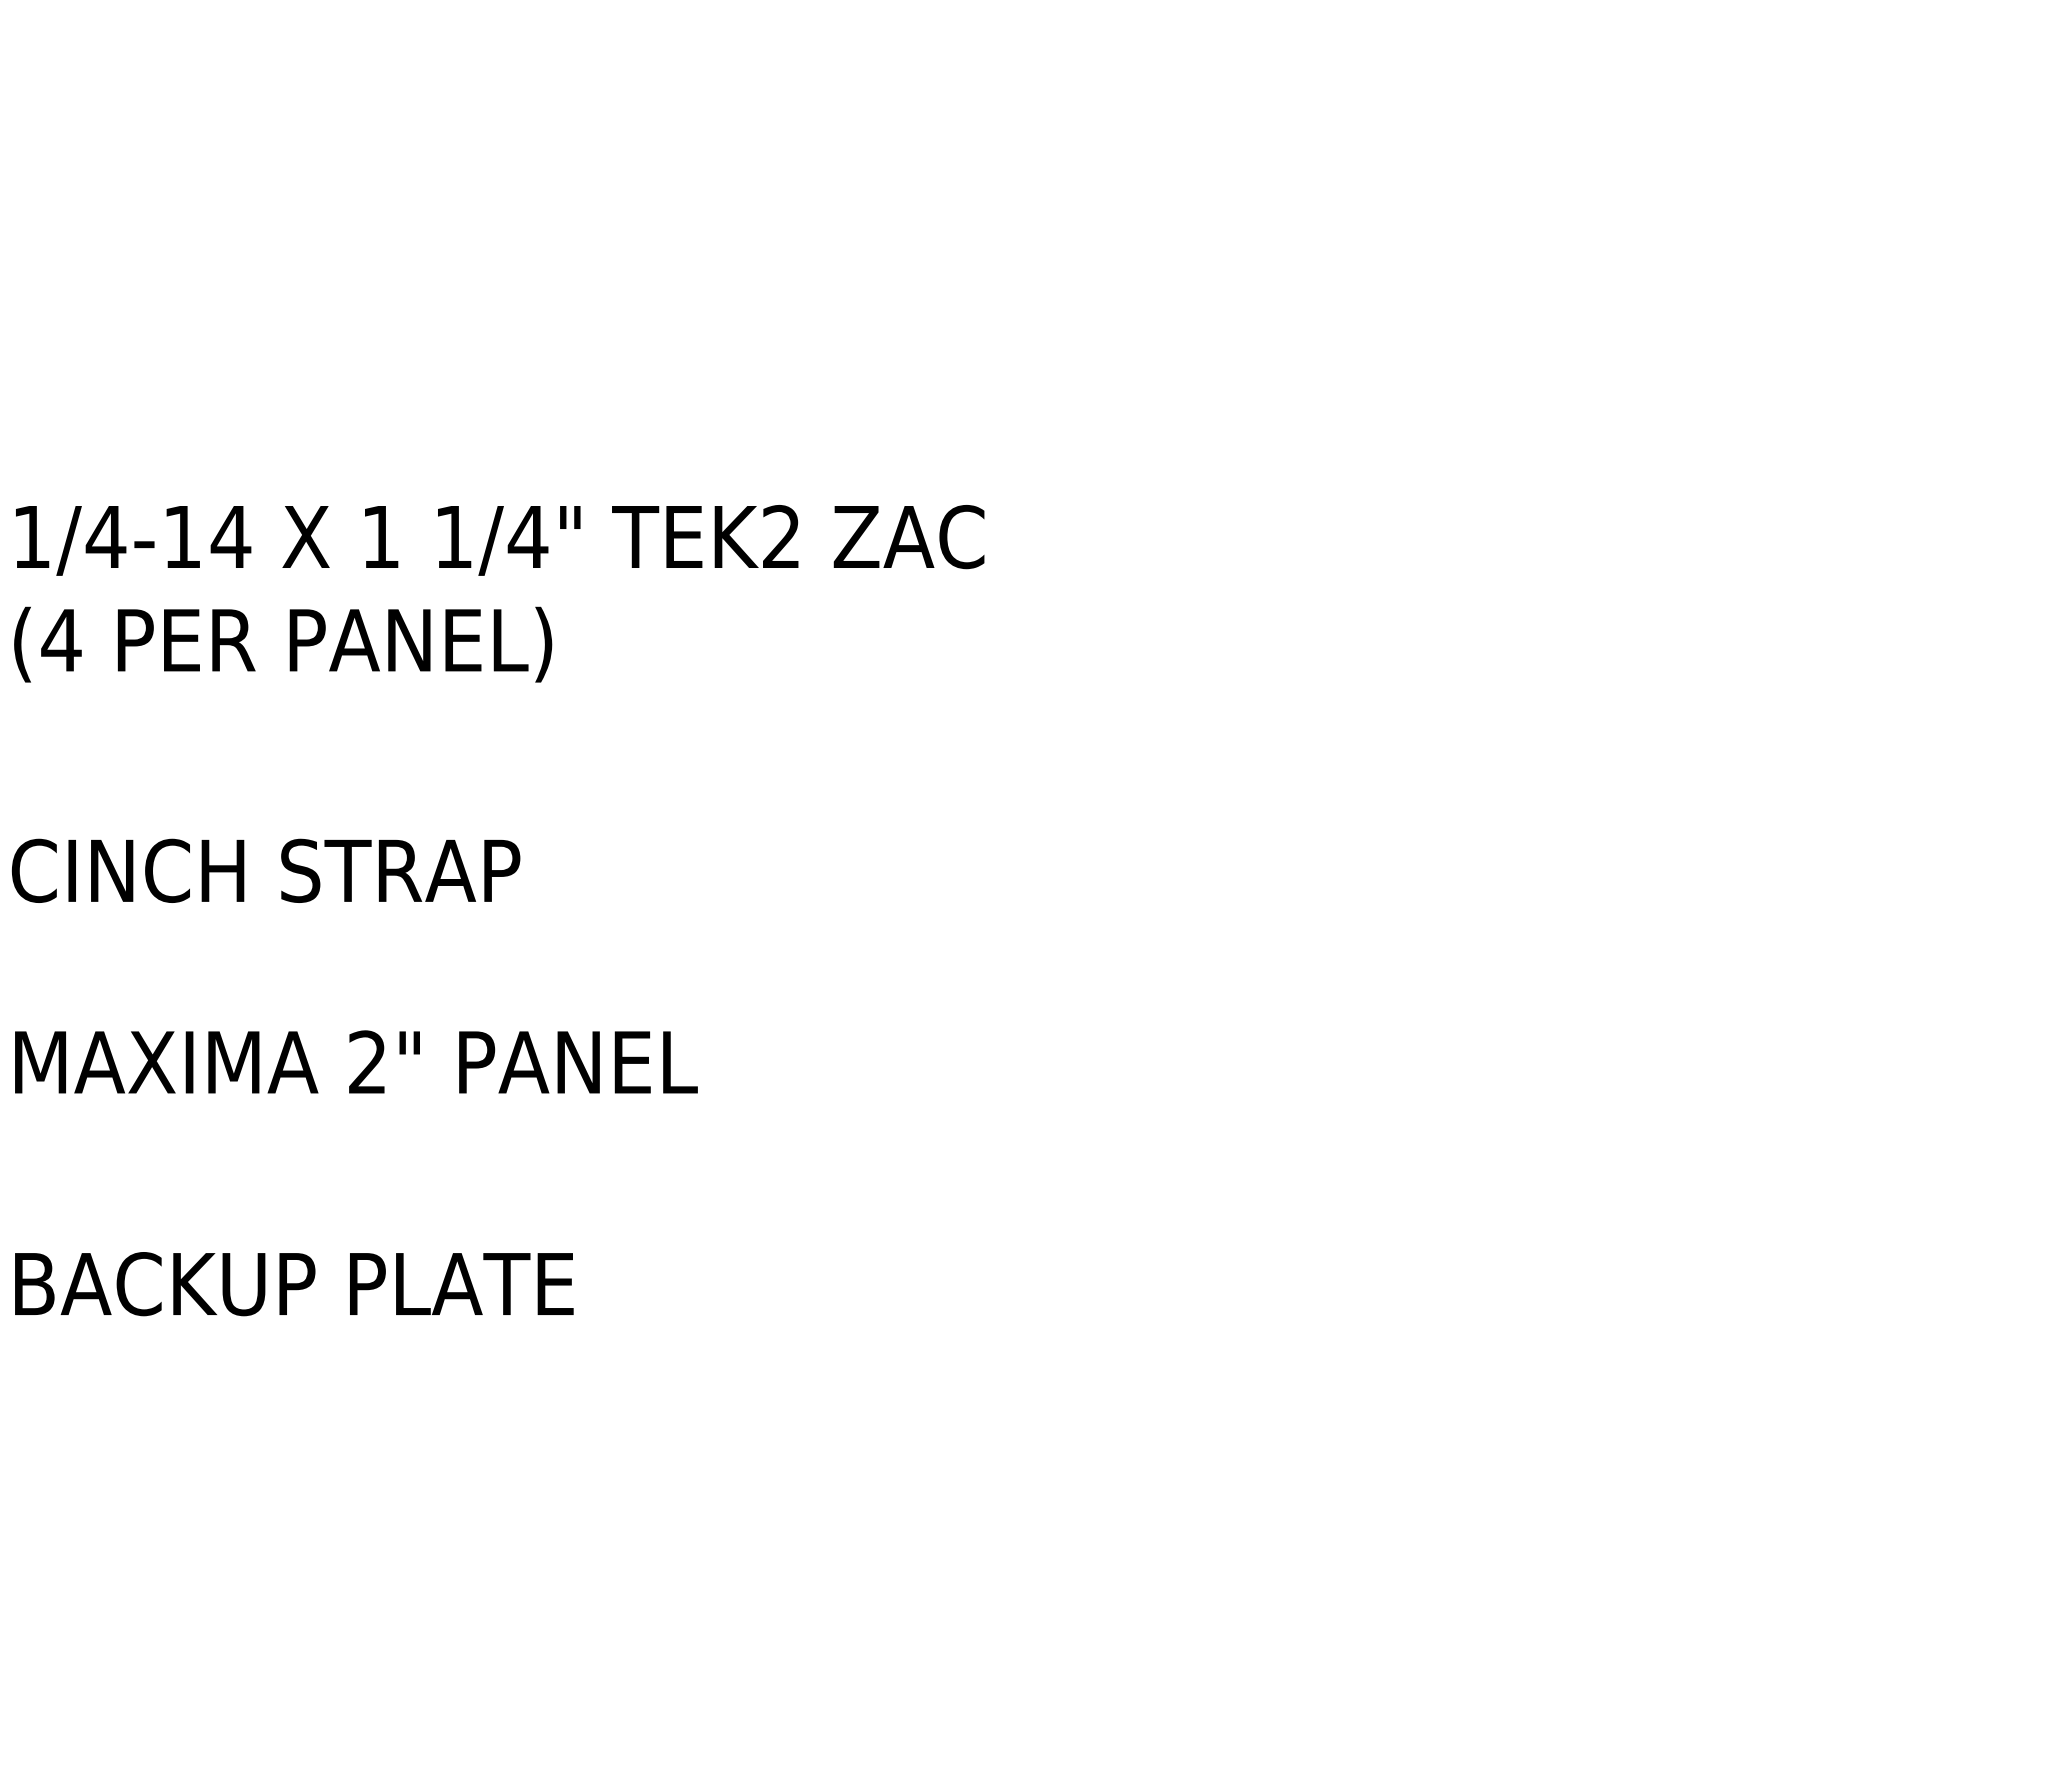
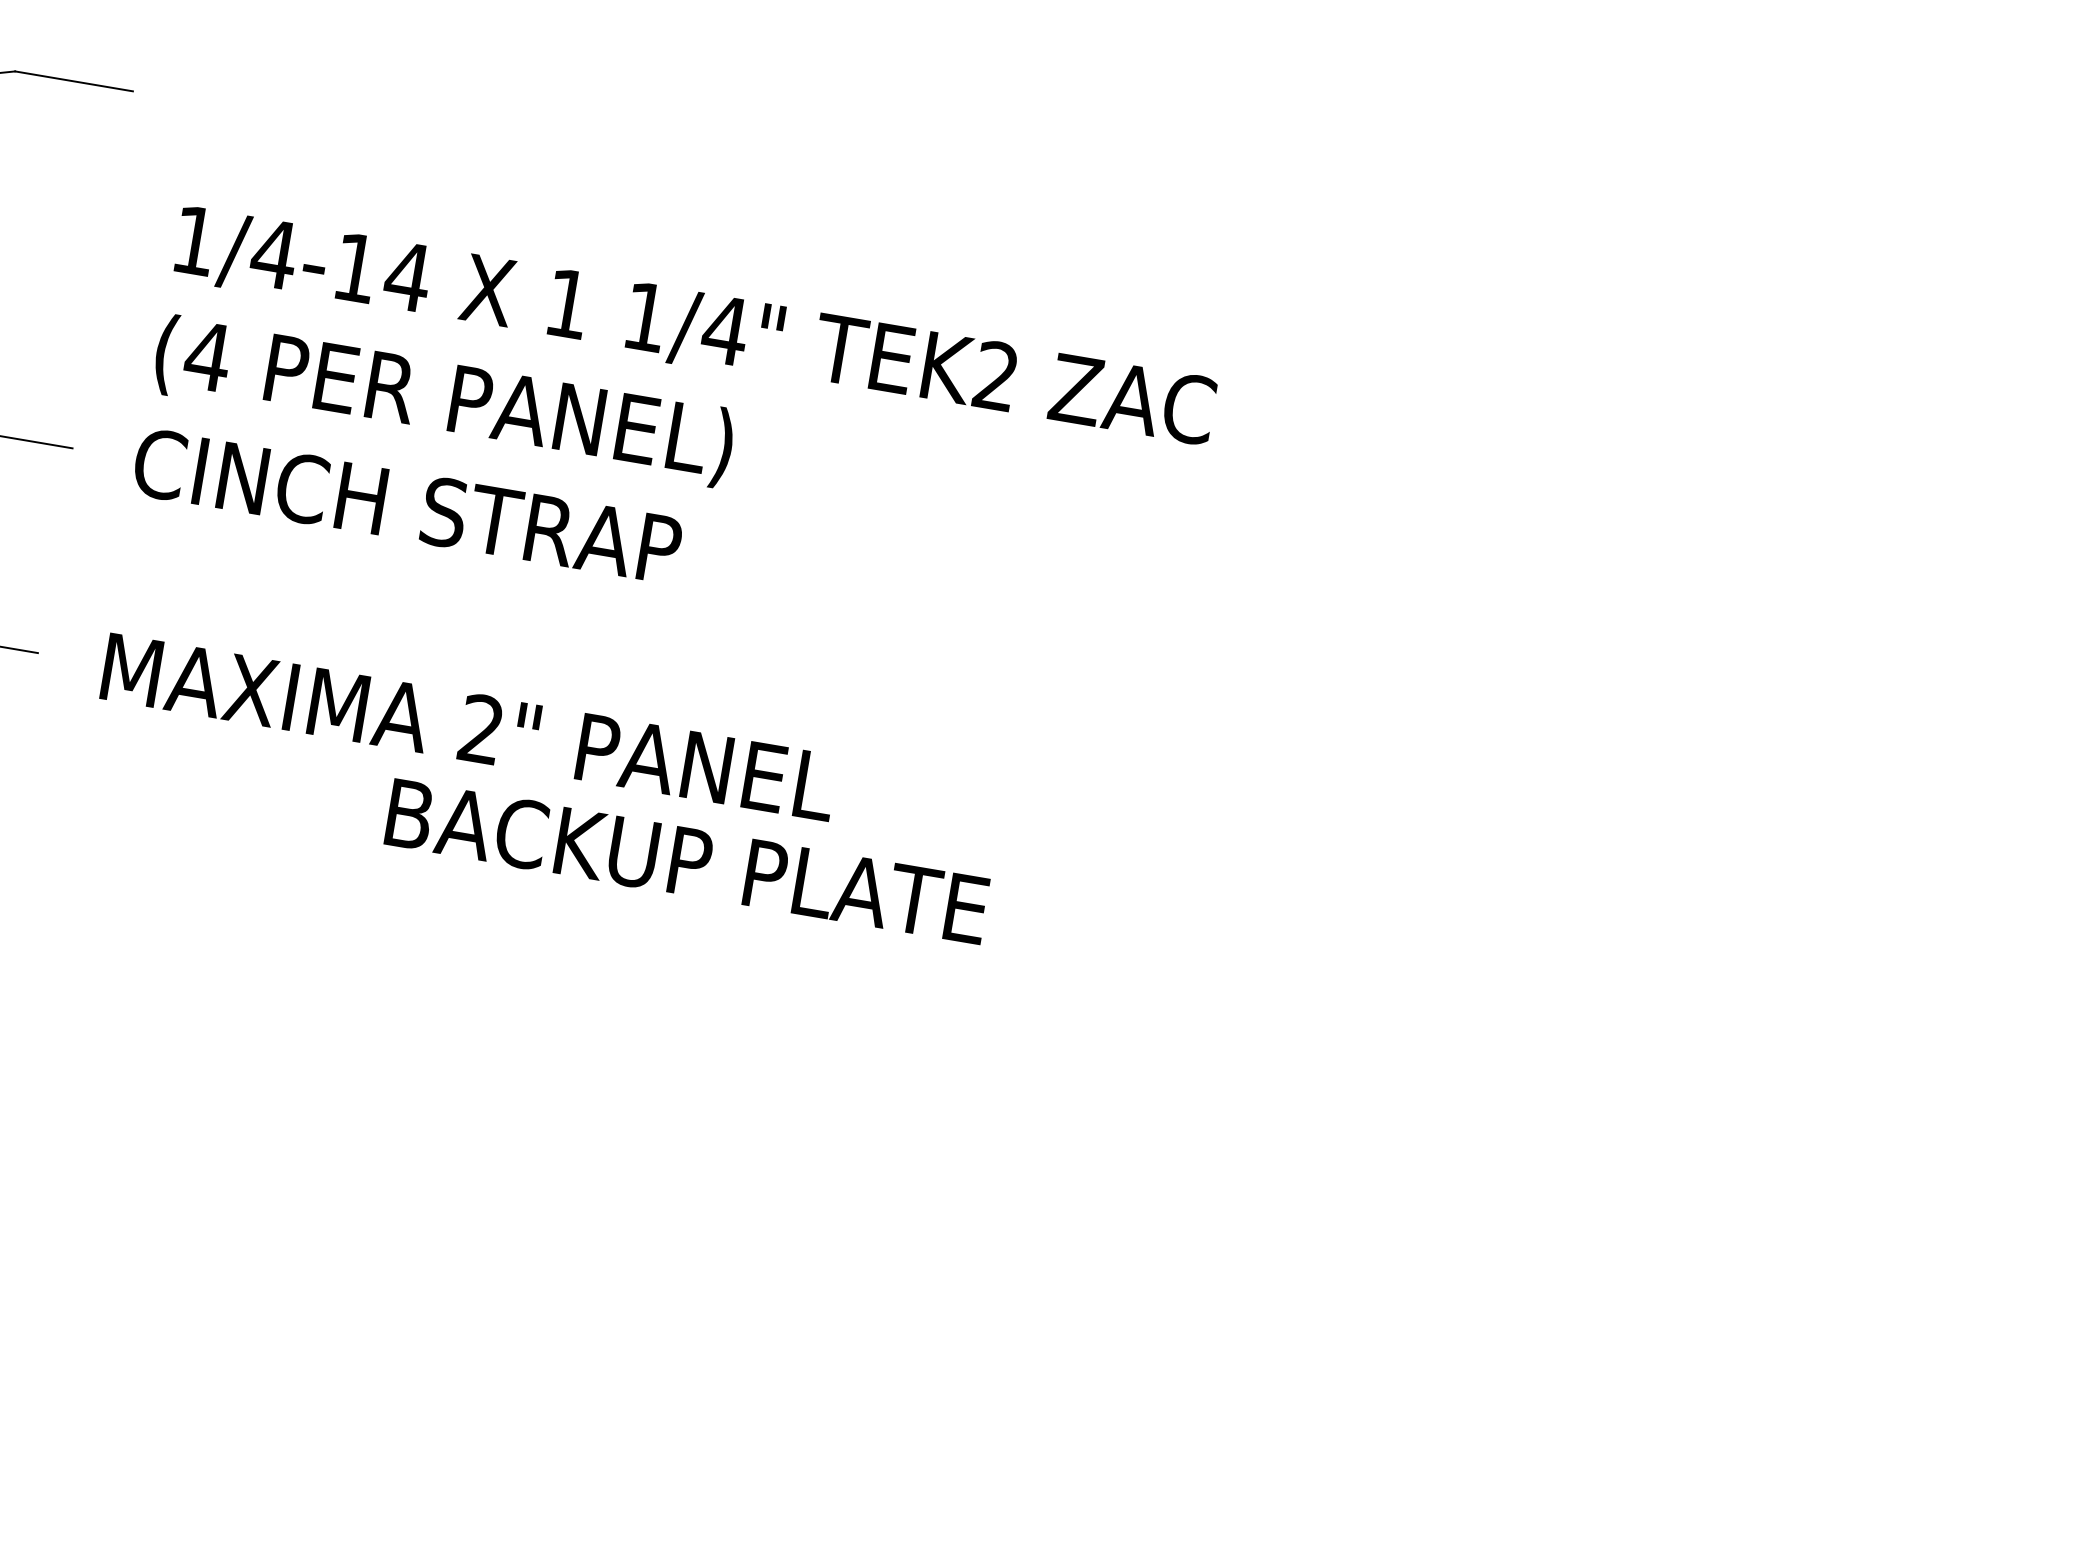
text: (499, 593) -> (684, 385), moved
text: (294, 1284) -> (687, 862), moved

